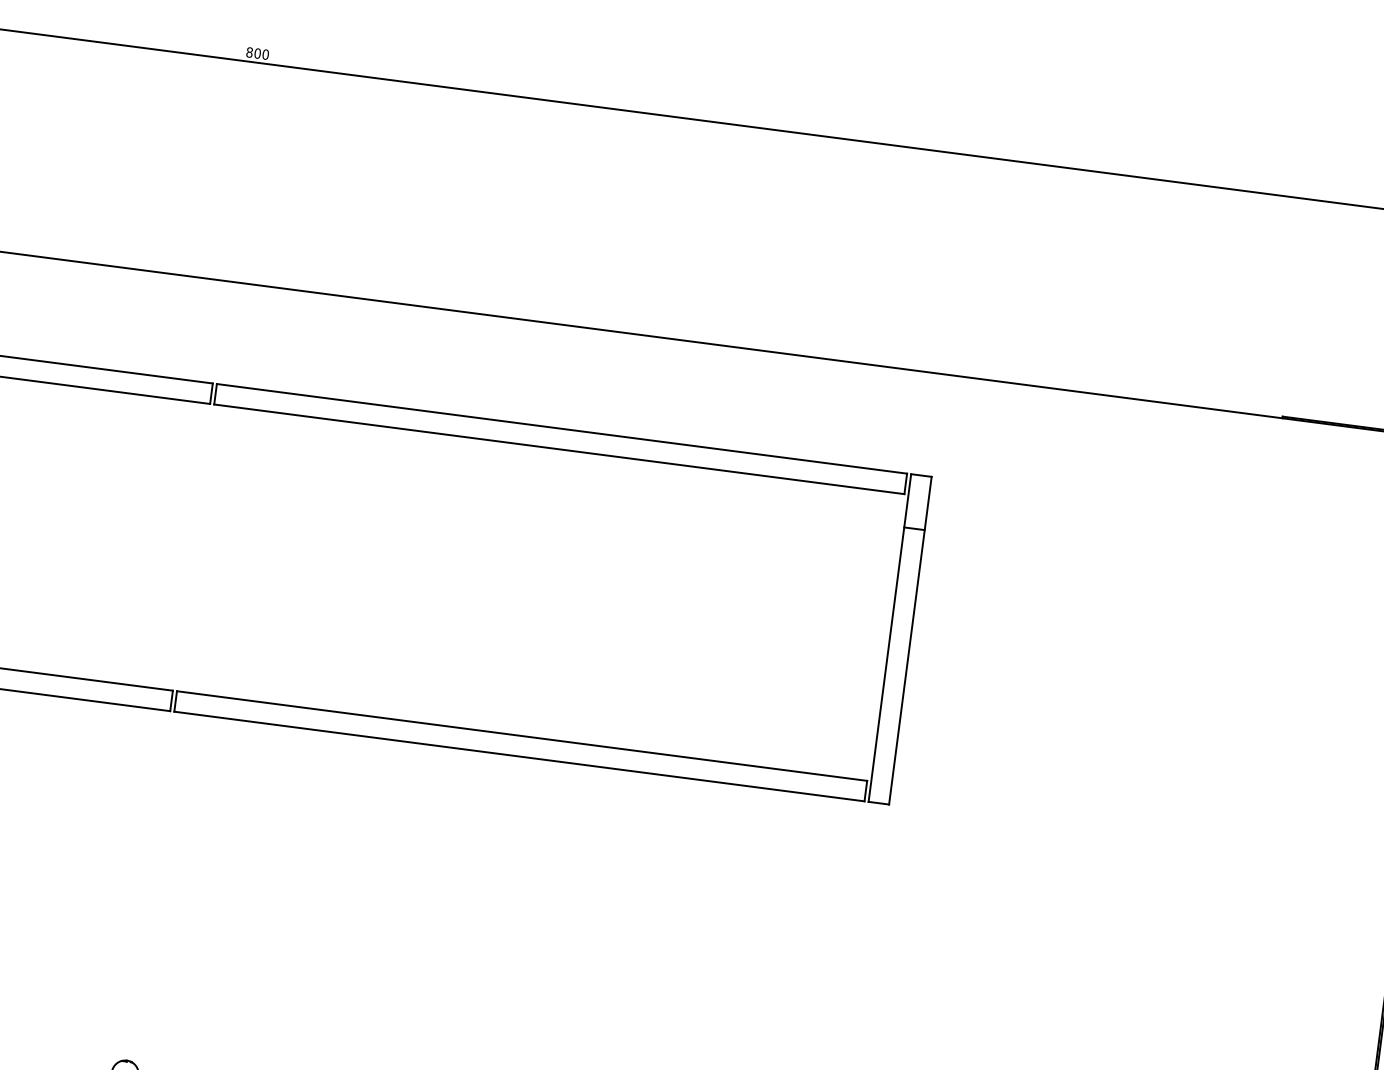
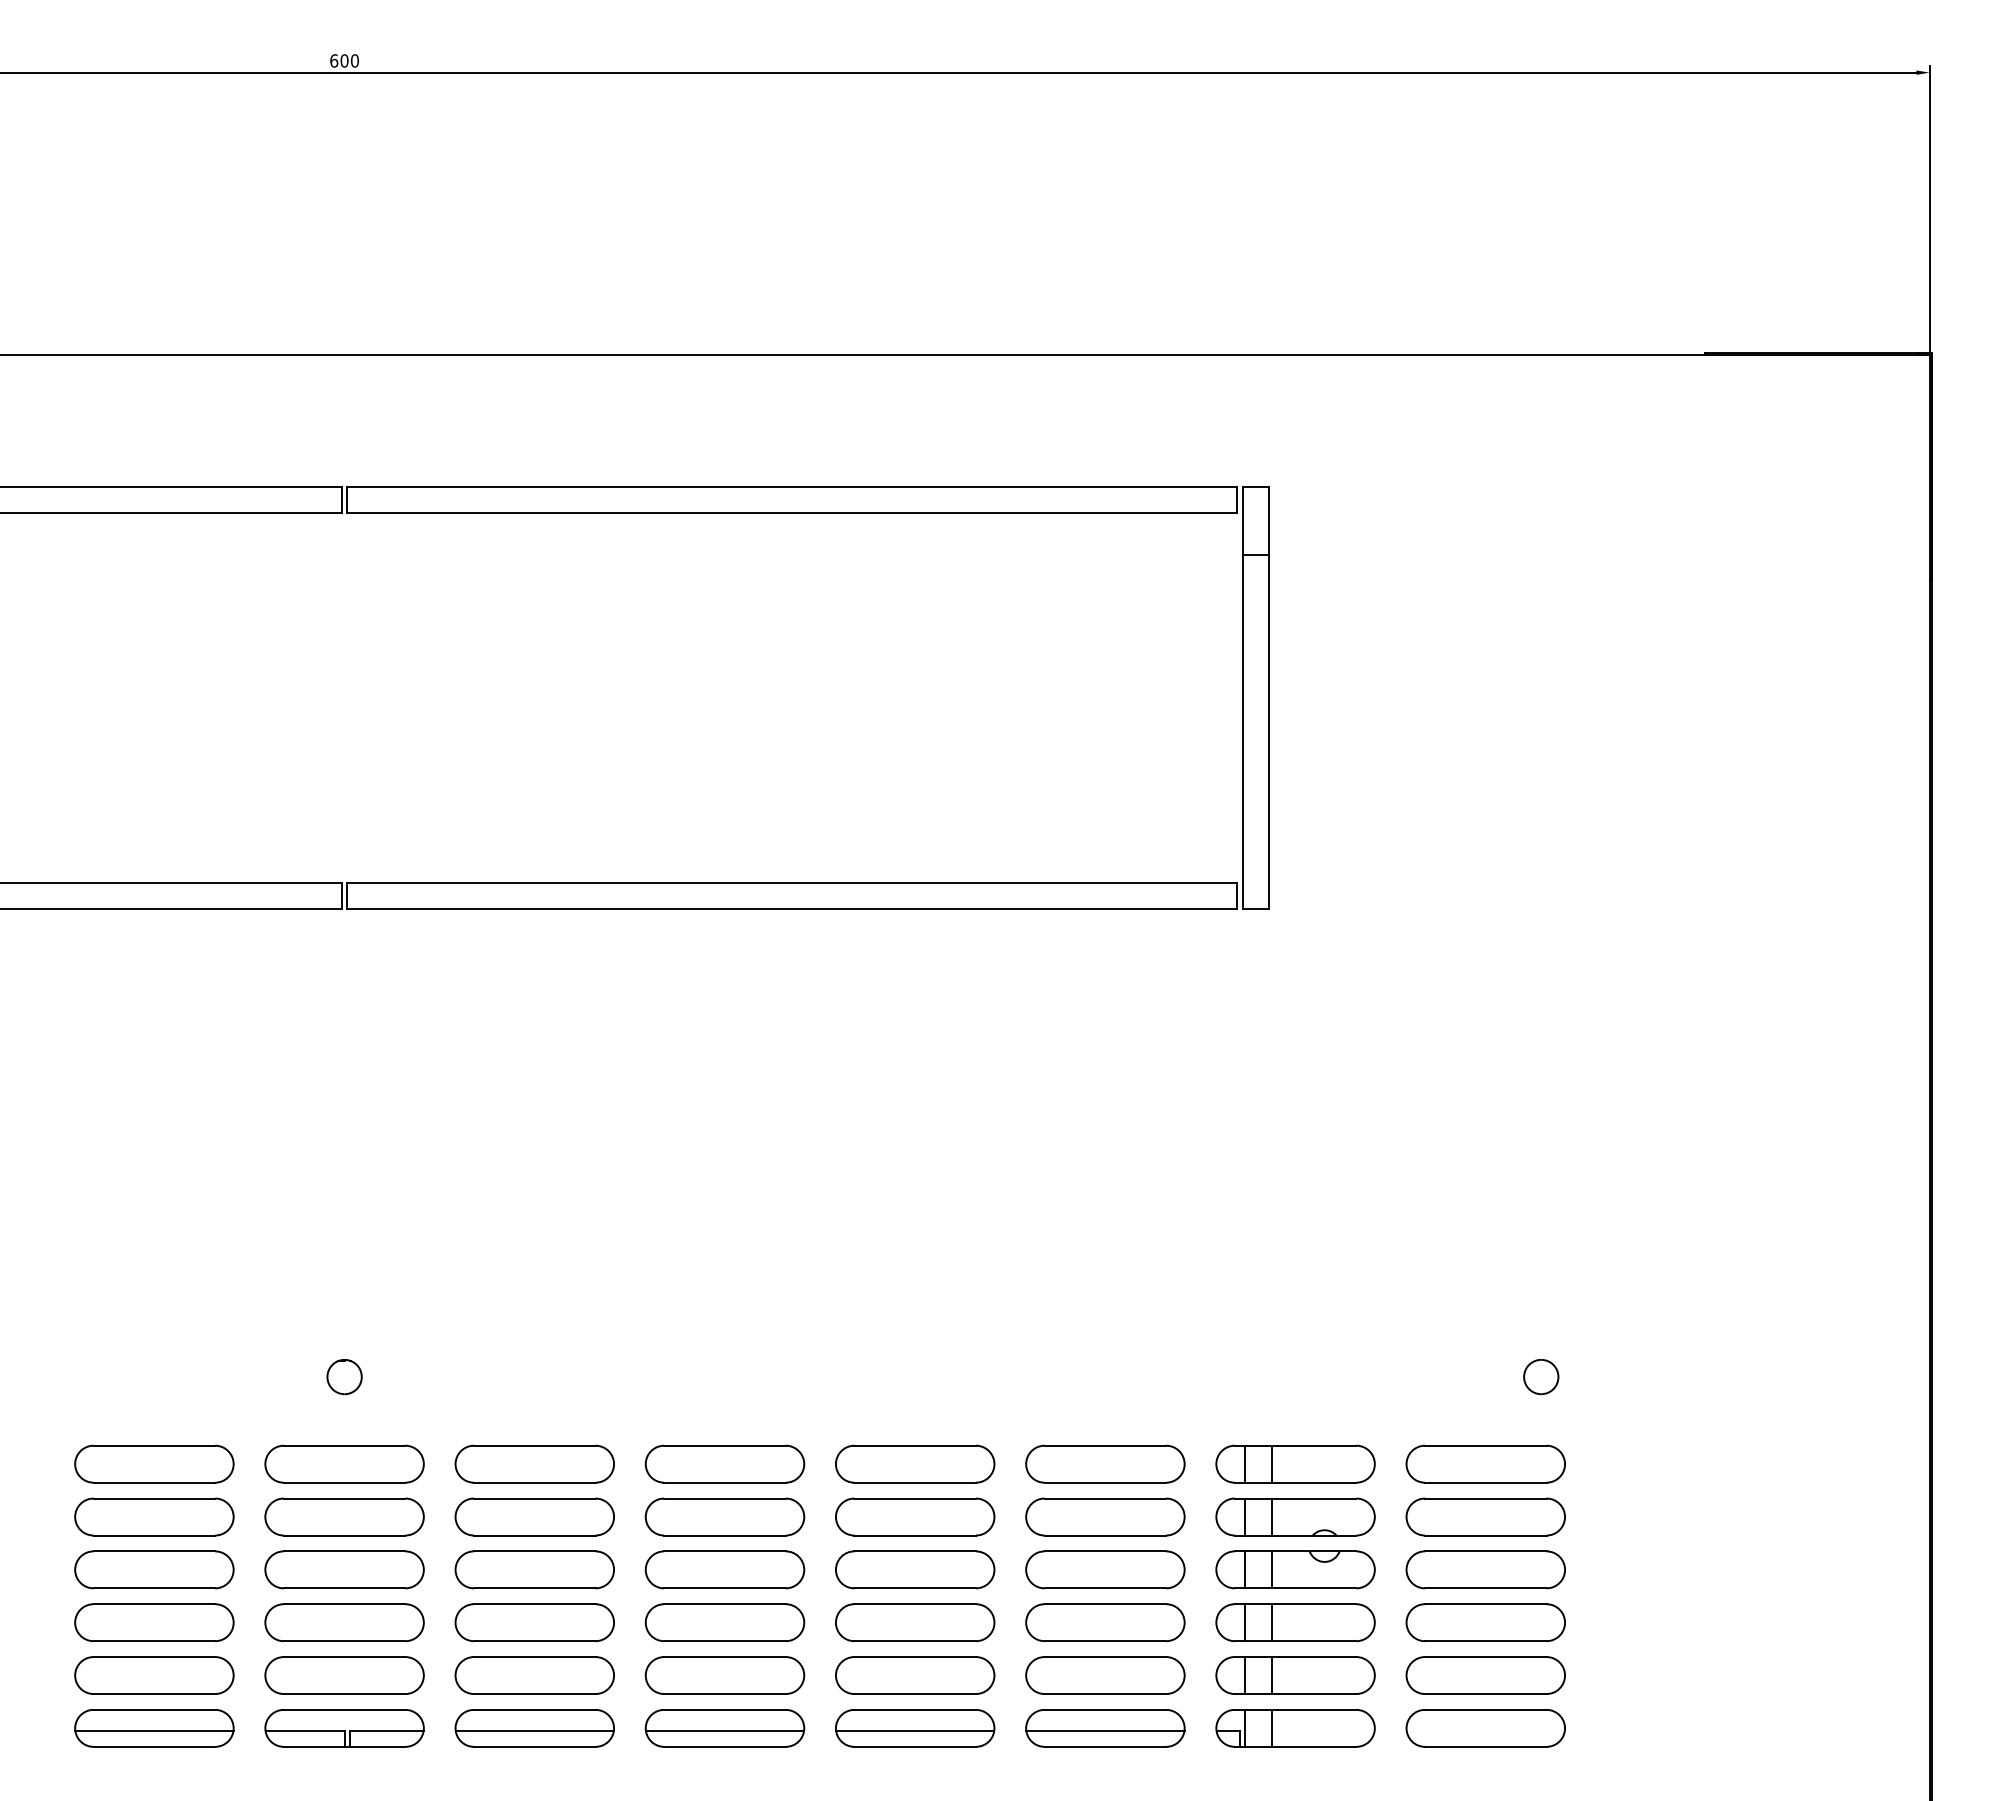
text: (249, 52) -> (334, 60), 800 -> 600

